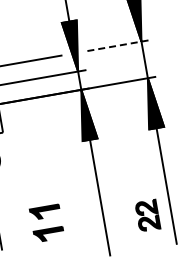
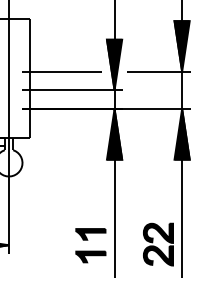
line: (118, 45) -> (158, 71), dashed -> solid
part: (147, 215) -> (158, 244), size x1.43
part: (46, 223) -> (90, 245), moved

